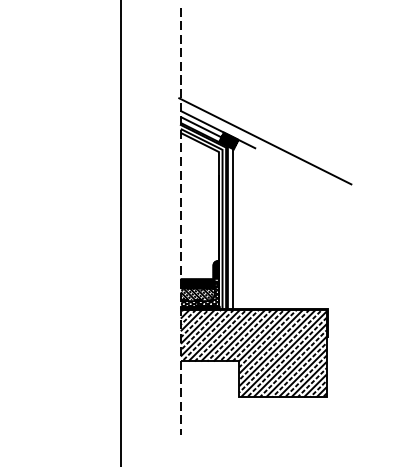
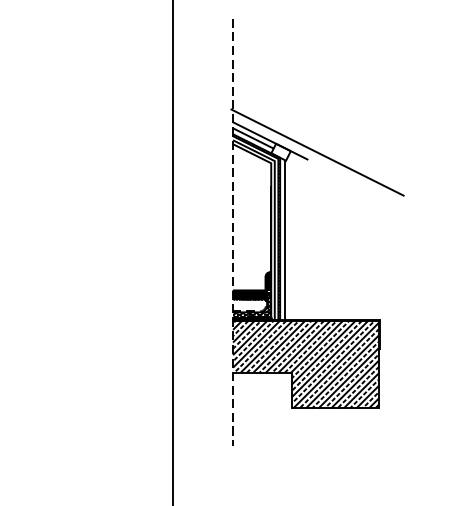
hatch: (228, 141) -> (280, 152), removed
hatch: (197, 294) -> (249, 305), removed

